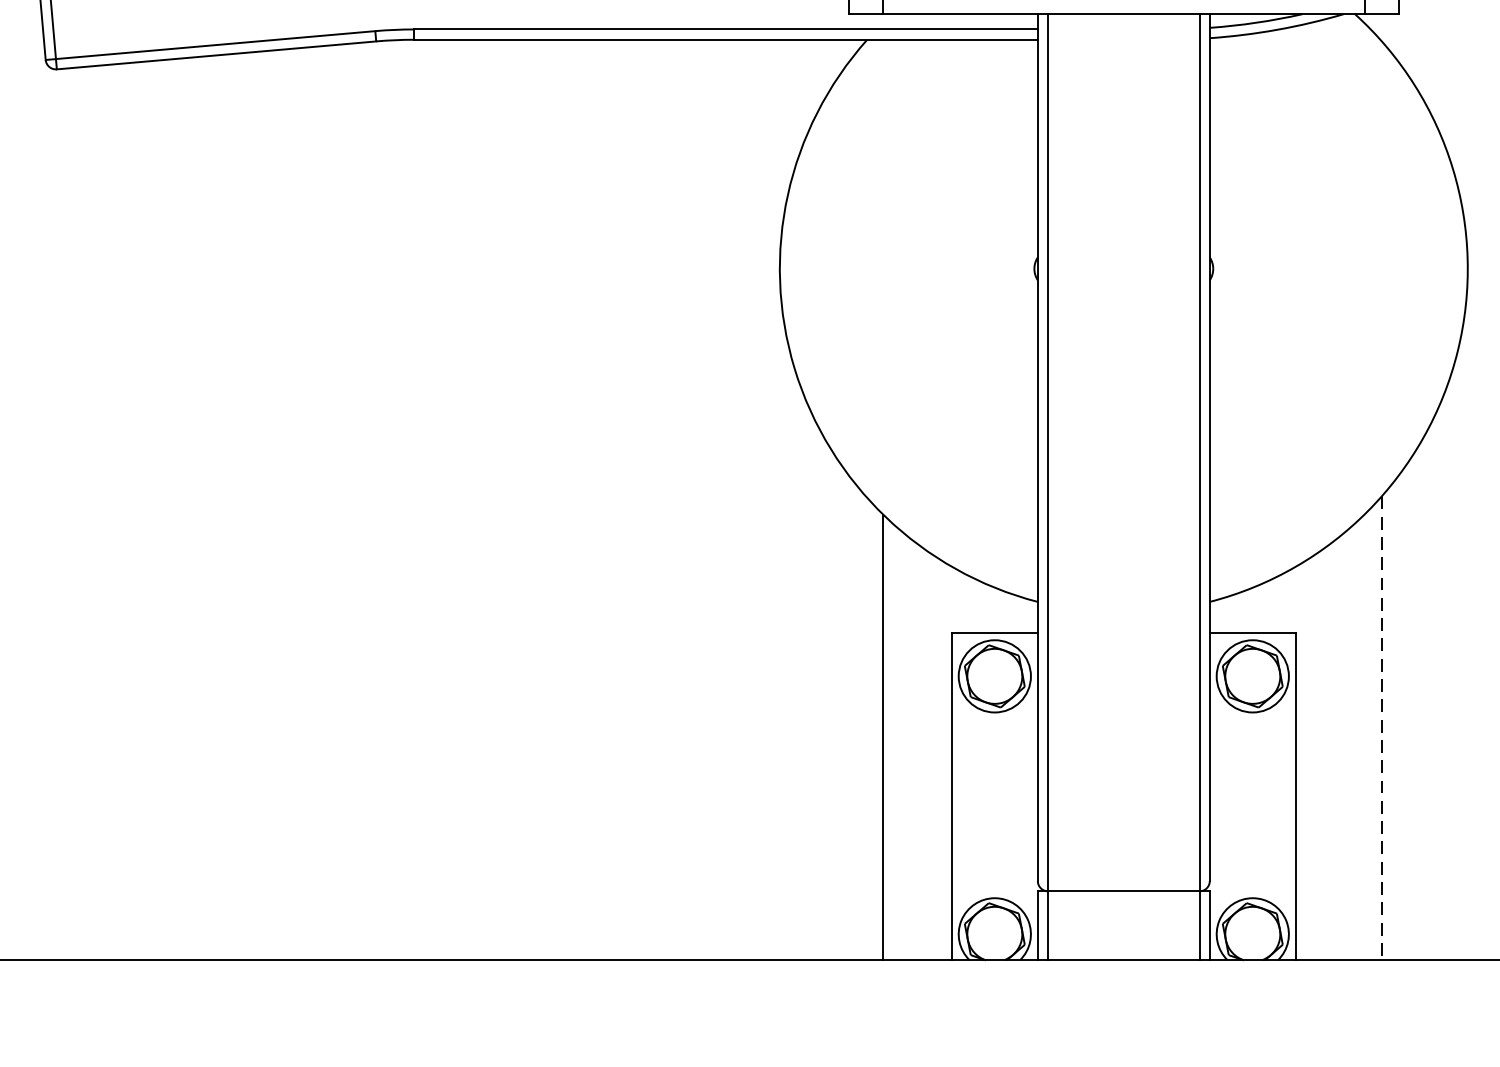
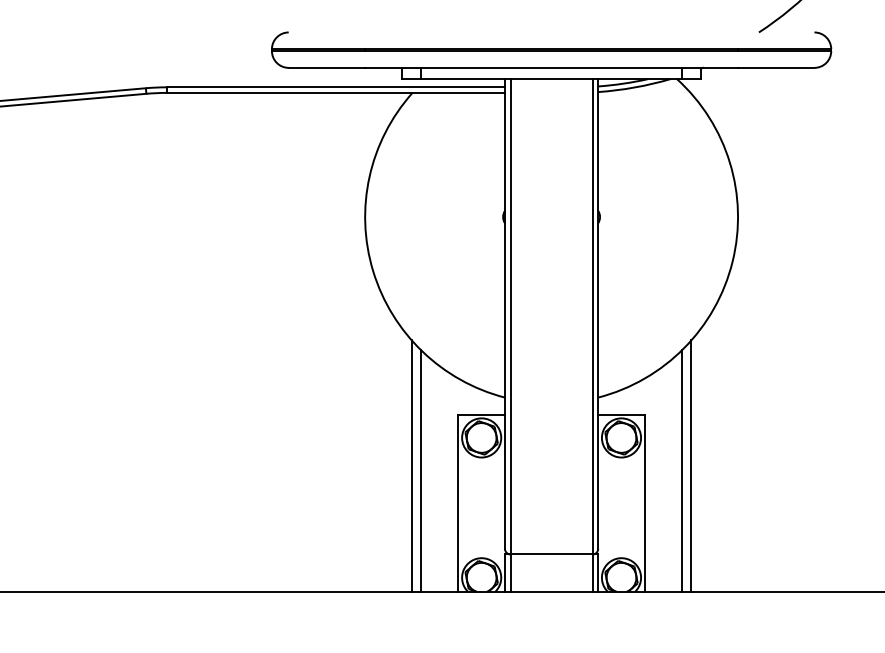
line: (865, 727) -> (411, 465), added
line: (1381, 729) -> (691, 466), dashed -> solid
line: (1365, 736) -> (682, 470), added

